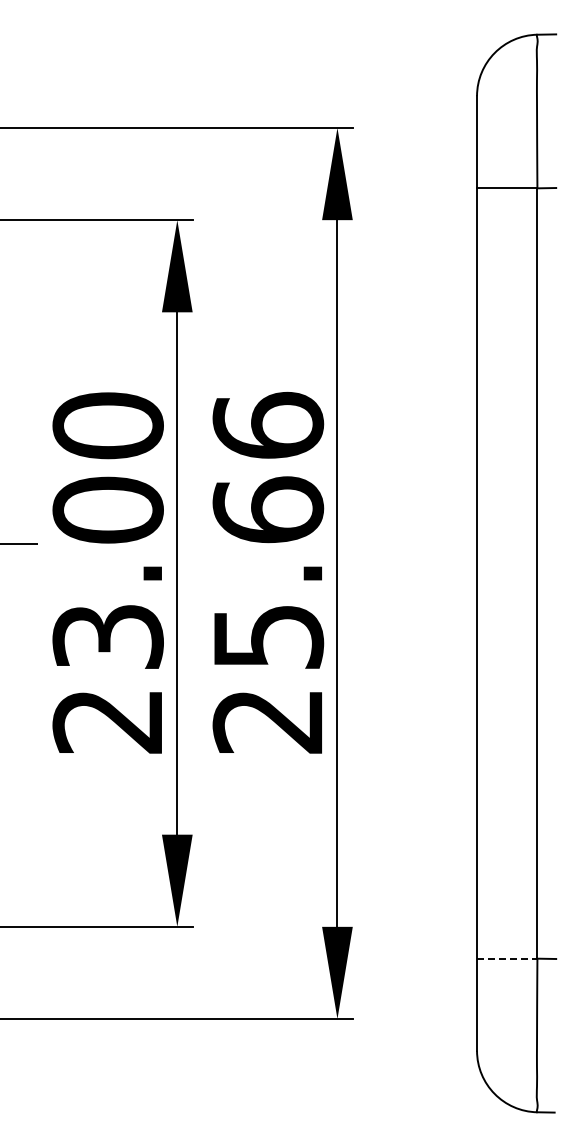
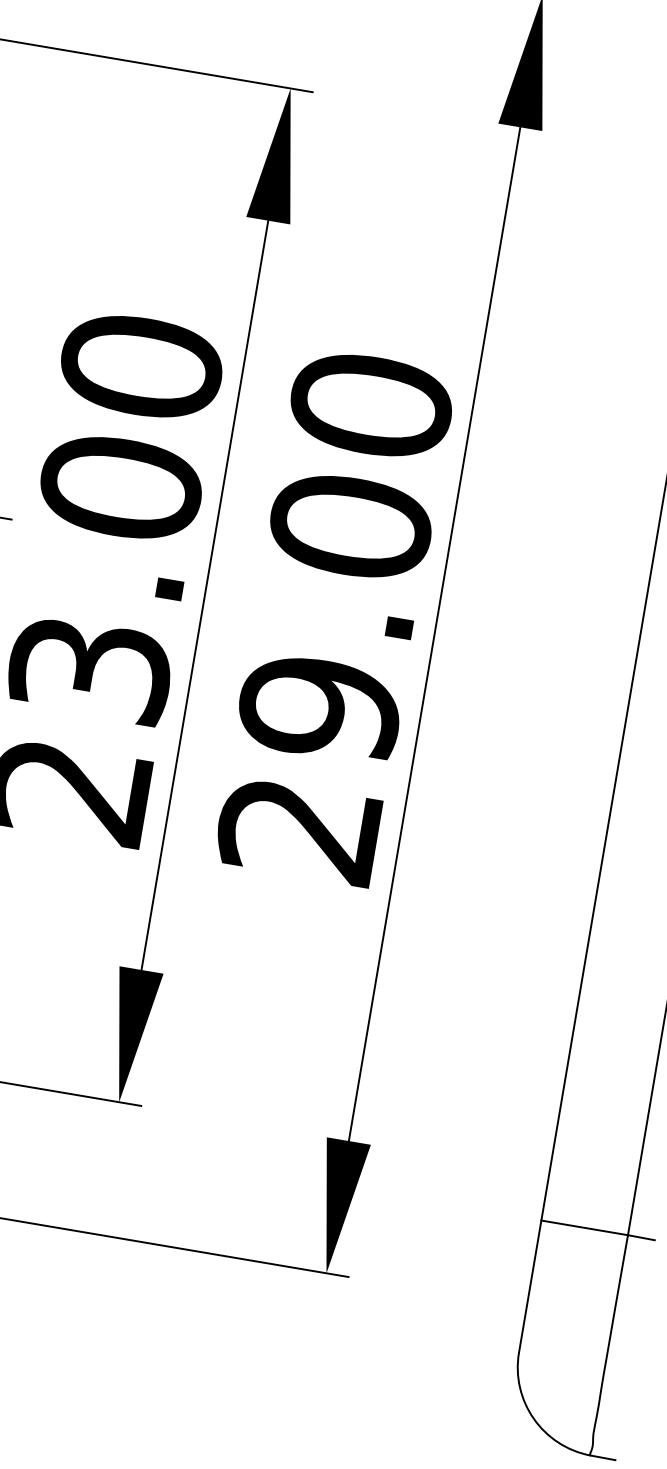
text: (268, 530) -> (346, 555), 25.66 -> 29.00
line: (507, 958) -> (585, 1227), dashed -> solid

